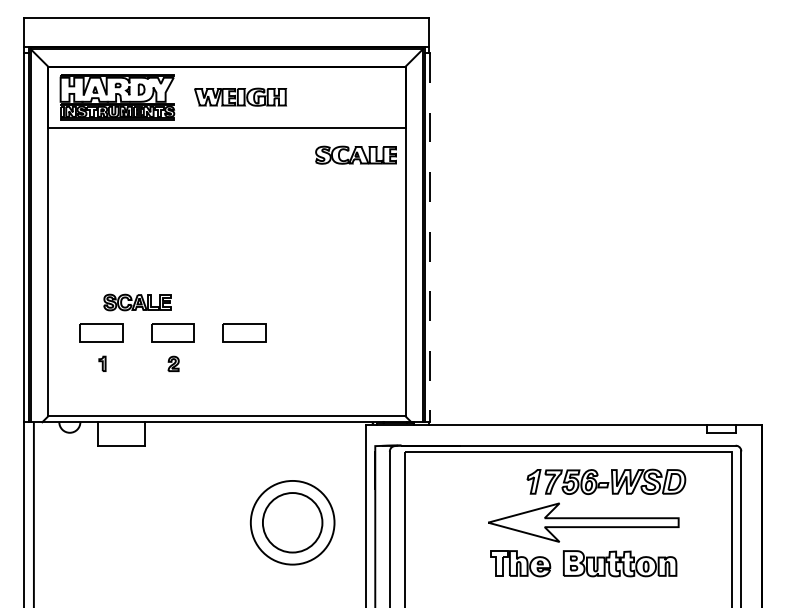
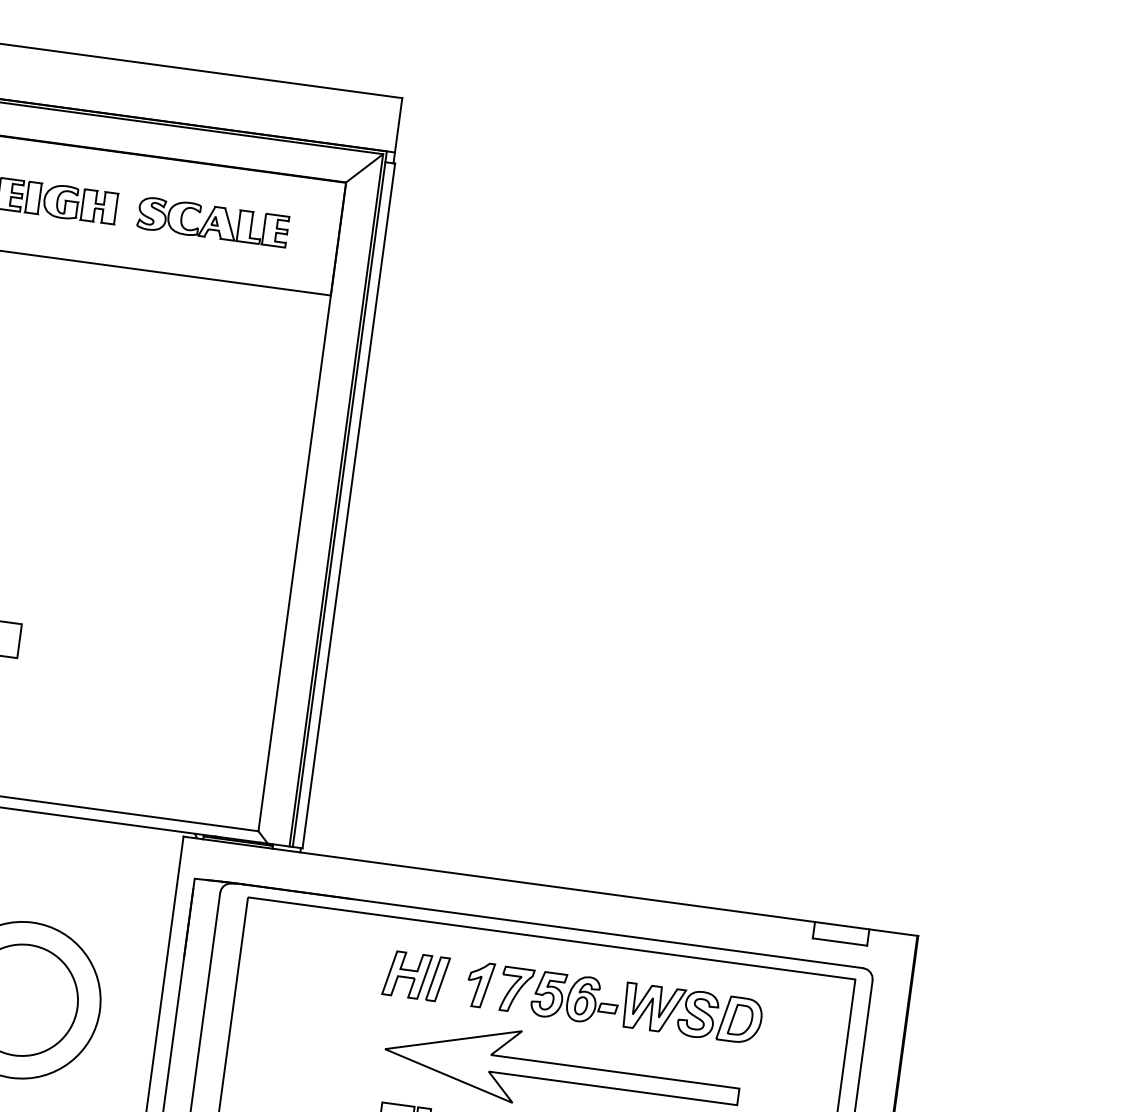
part: (355, 154) -> (212, 220), moved
line: (430, 237) -> (349, 505), dashed -> solid
part: (499, 481) -> (416, 975), added

